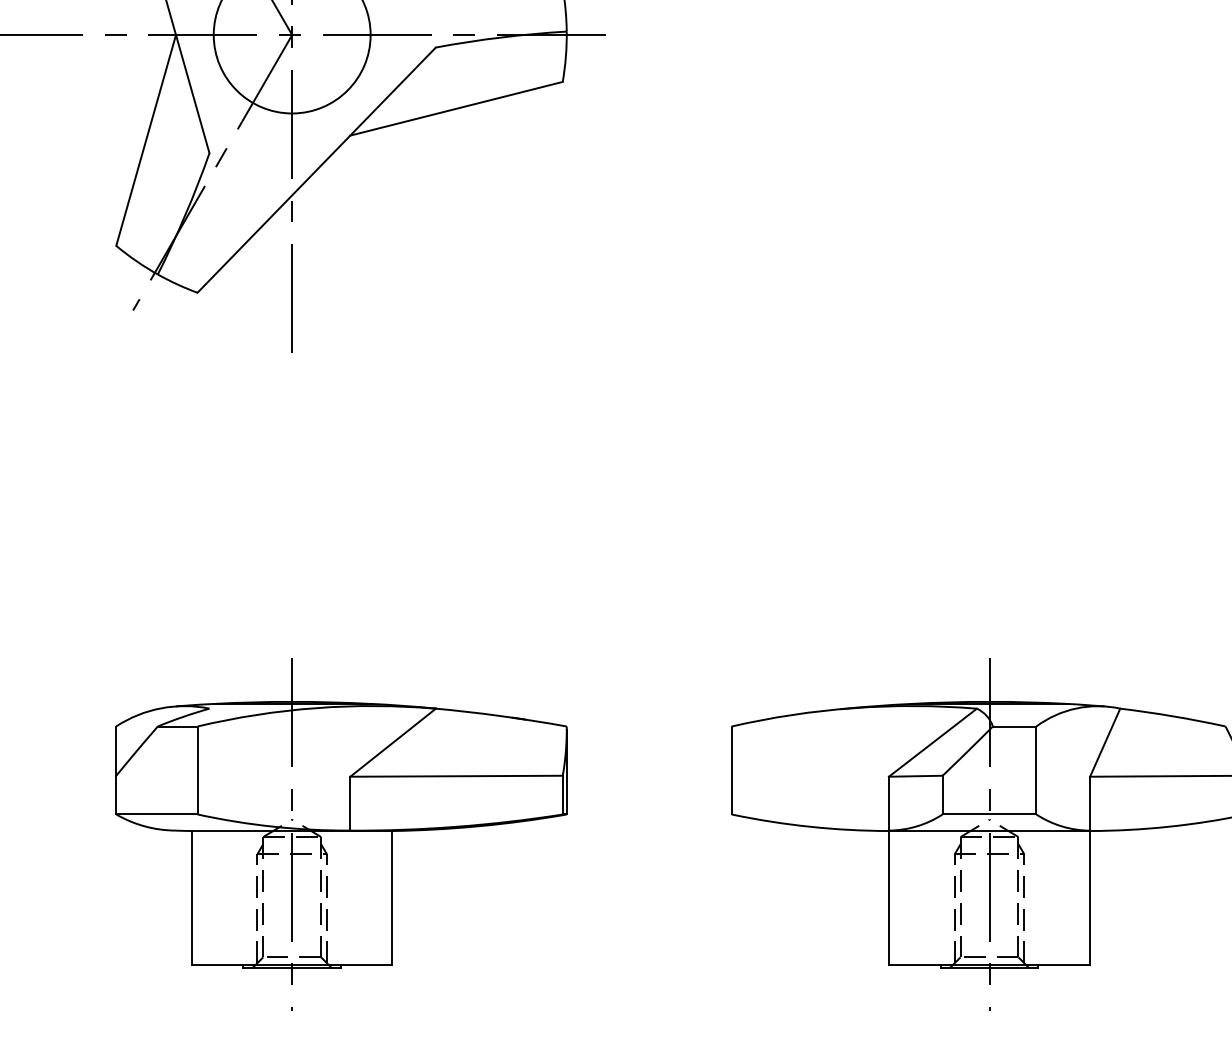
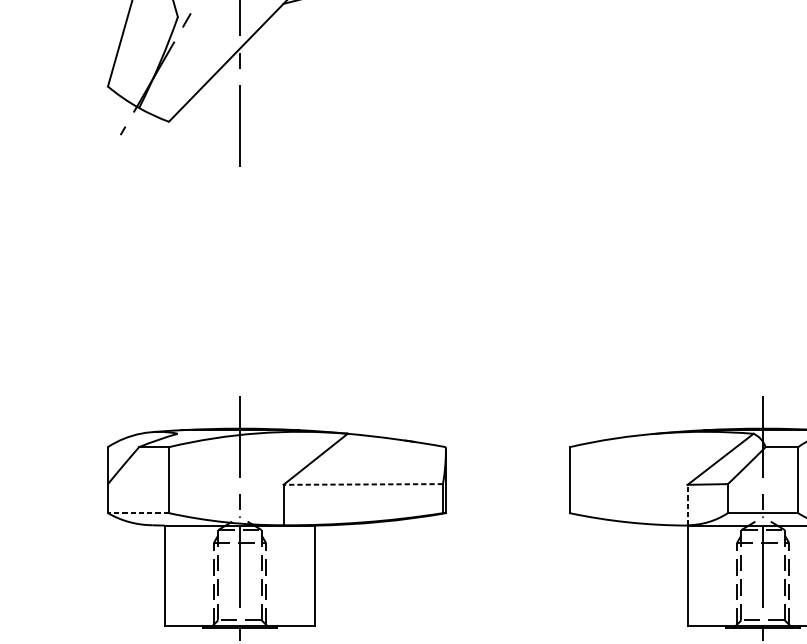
line: (456, 776) -> (363, 484), solid -> dashed
line: (888, 803) -> (687, 504), solid -> dashed
line: (156, 814) -> (138, 513), solid -> dashed

